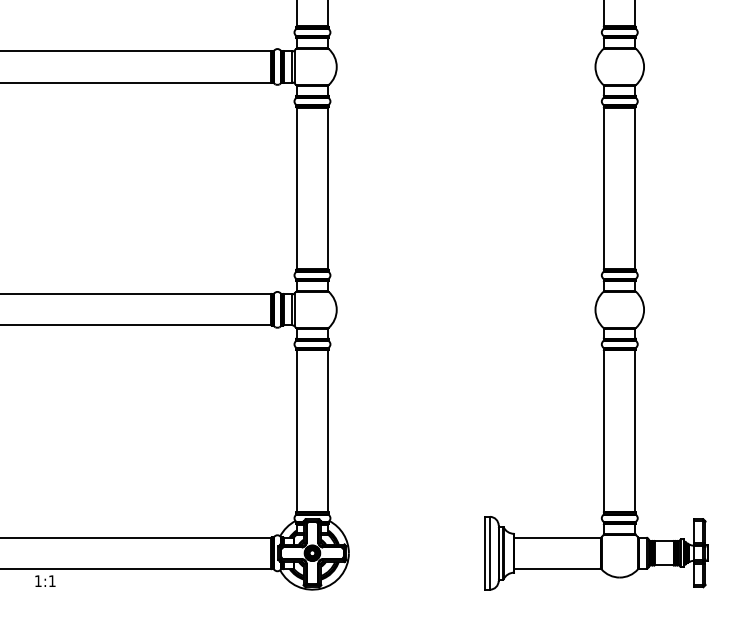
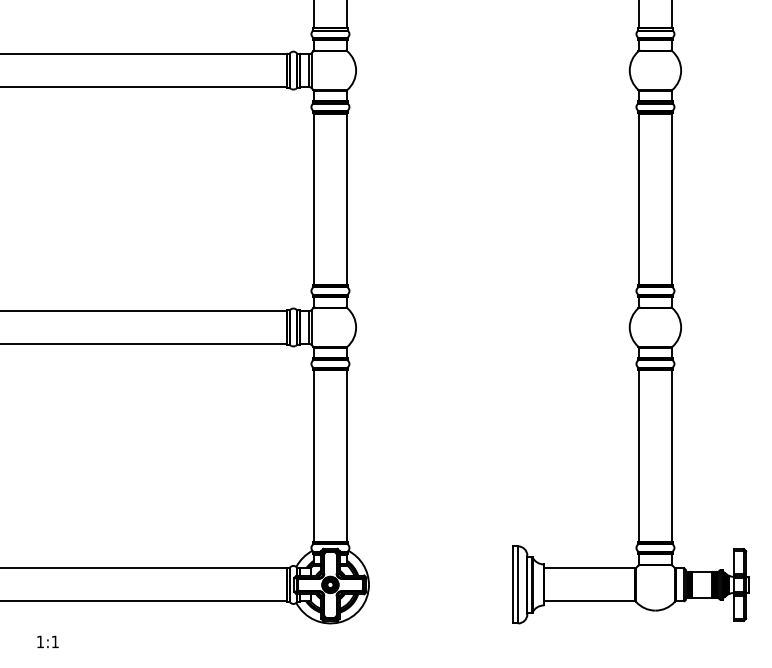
text: (45, 580) -> (48, 641), moved

